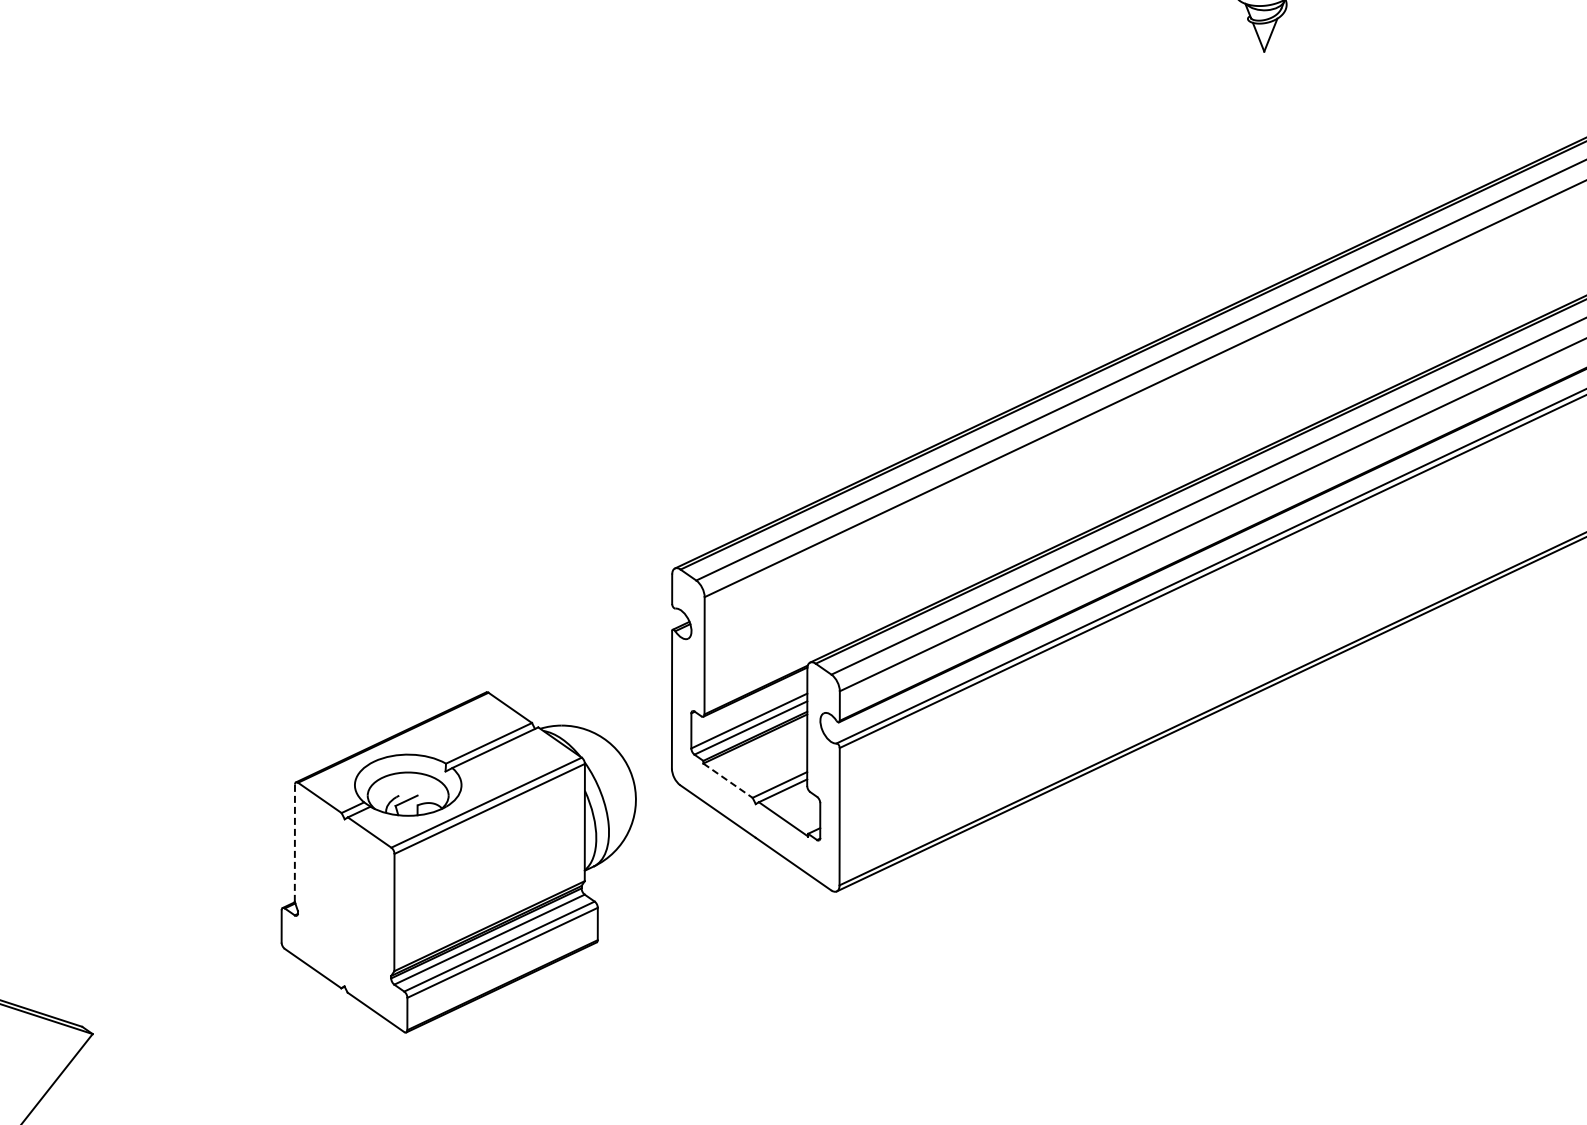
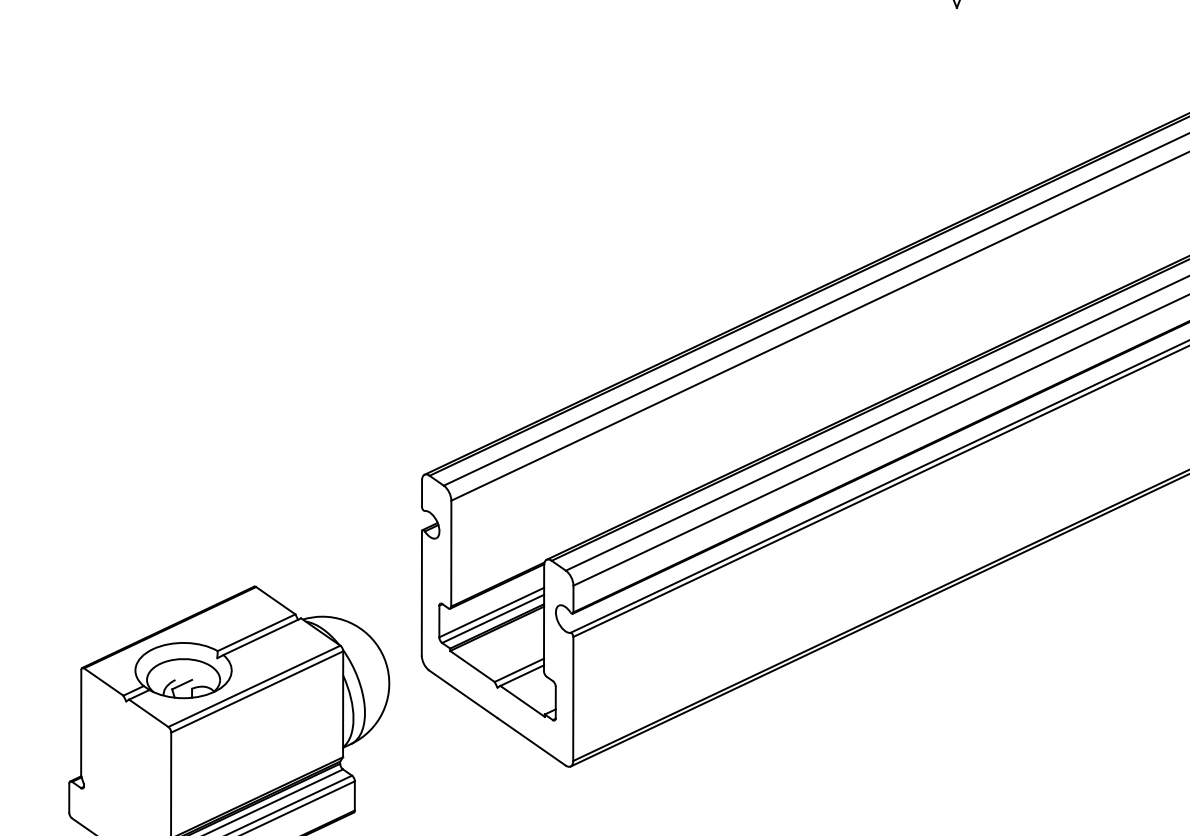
line: (728, 781) -> (472, 667), dashed -> solid
line: (294, 843) -> (80, 723), dashed -> solid

